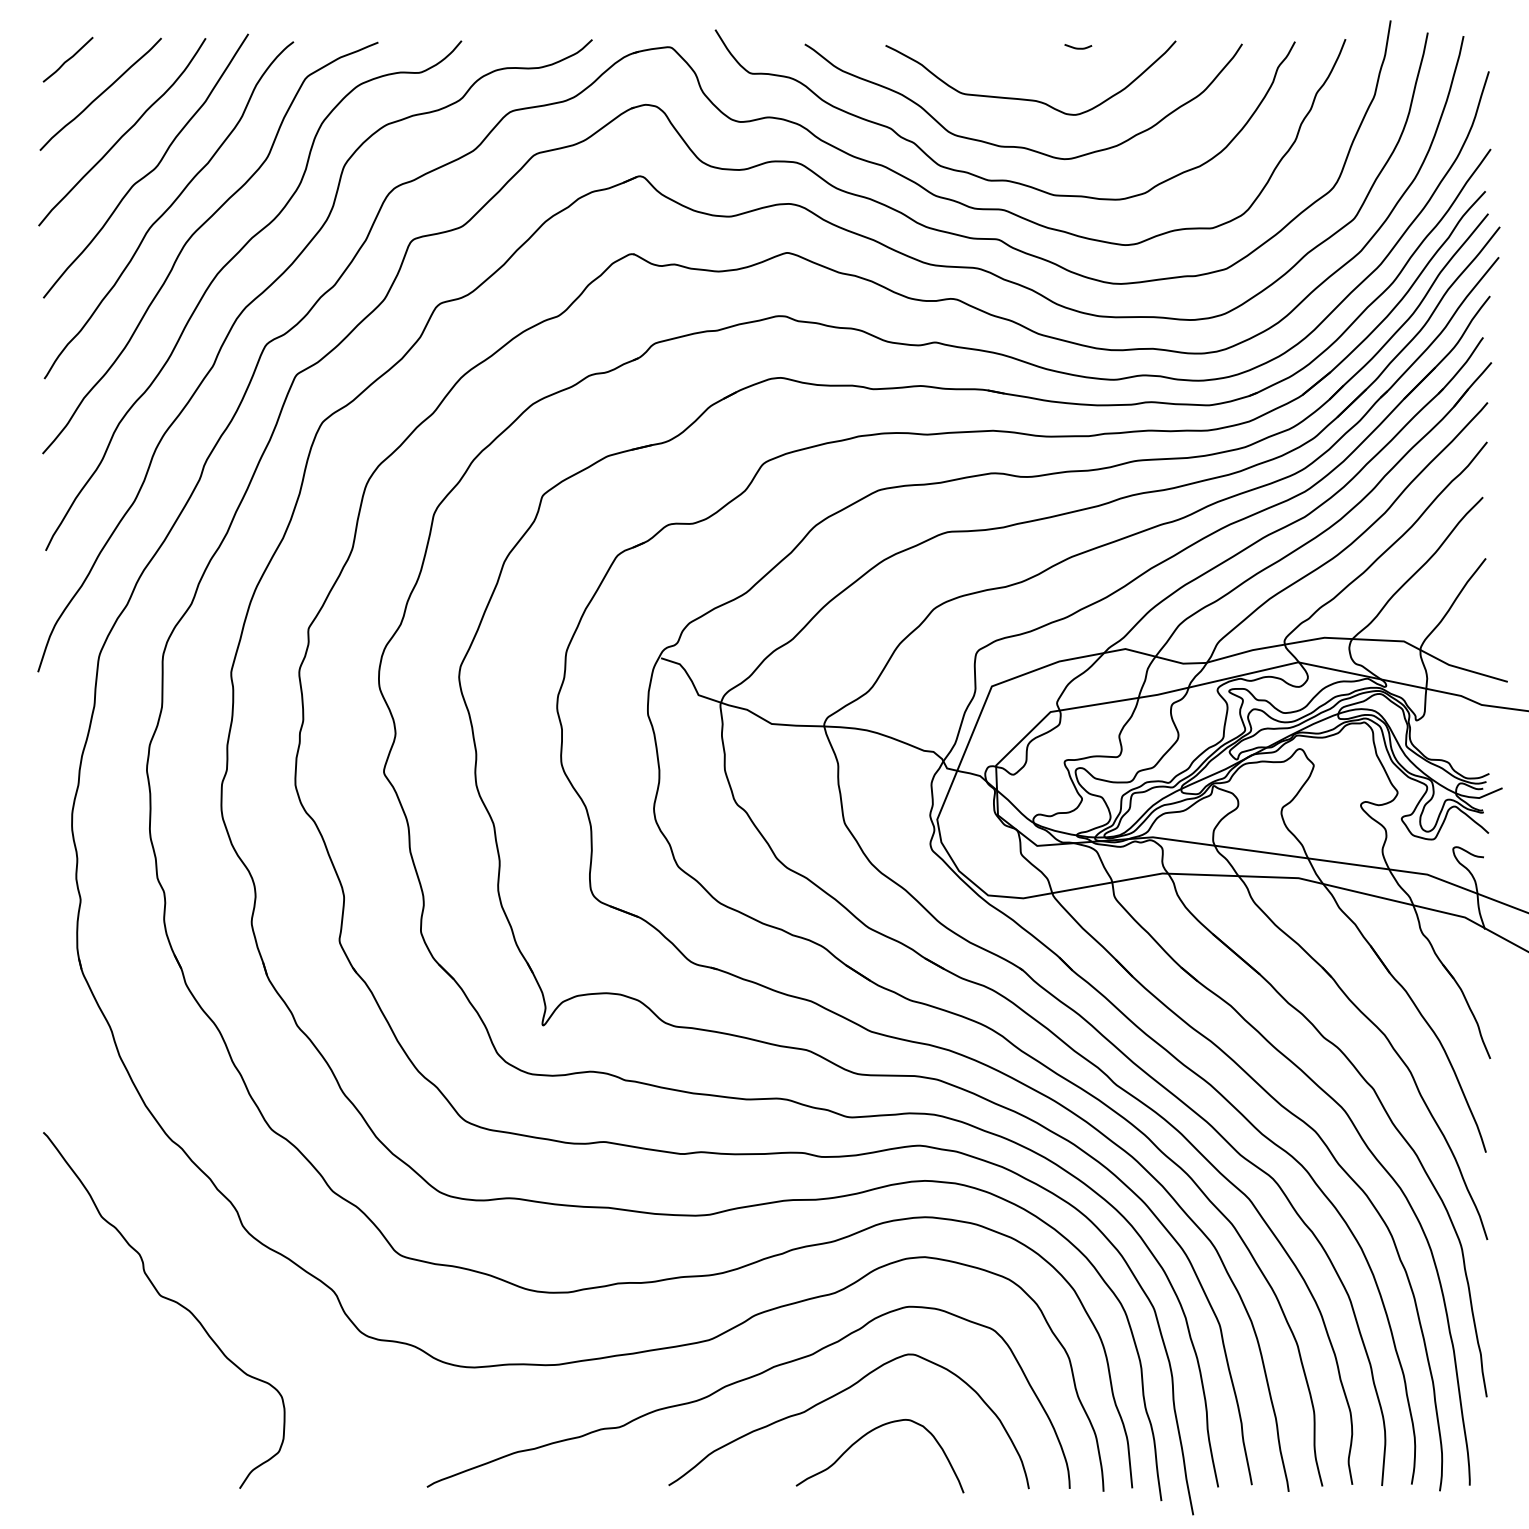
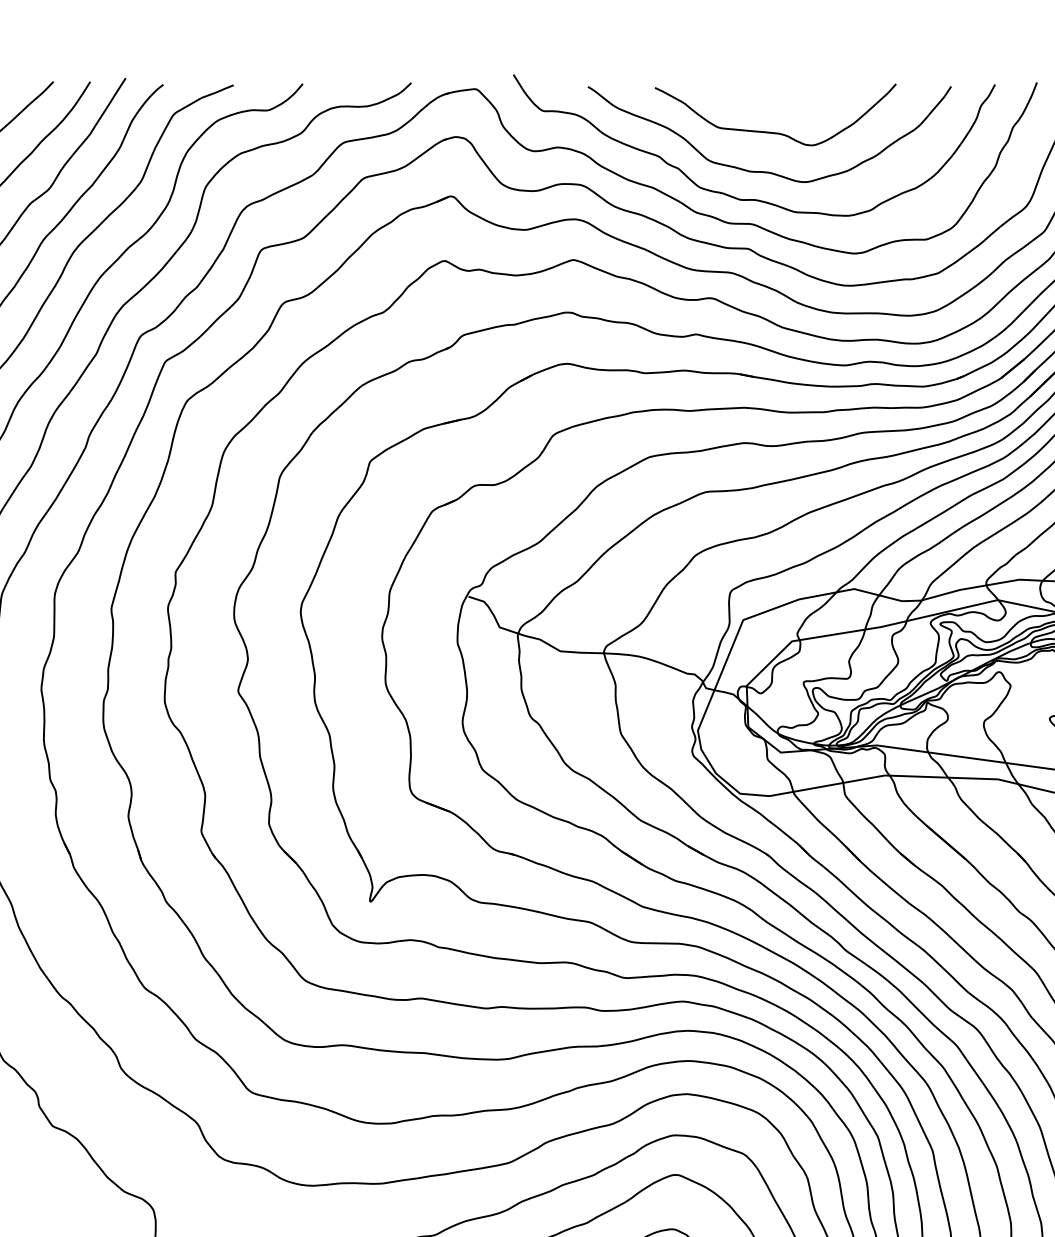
curve: (1078, 47) -> (815, 89), removed

